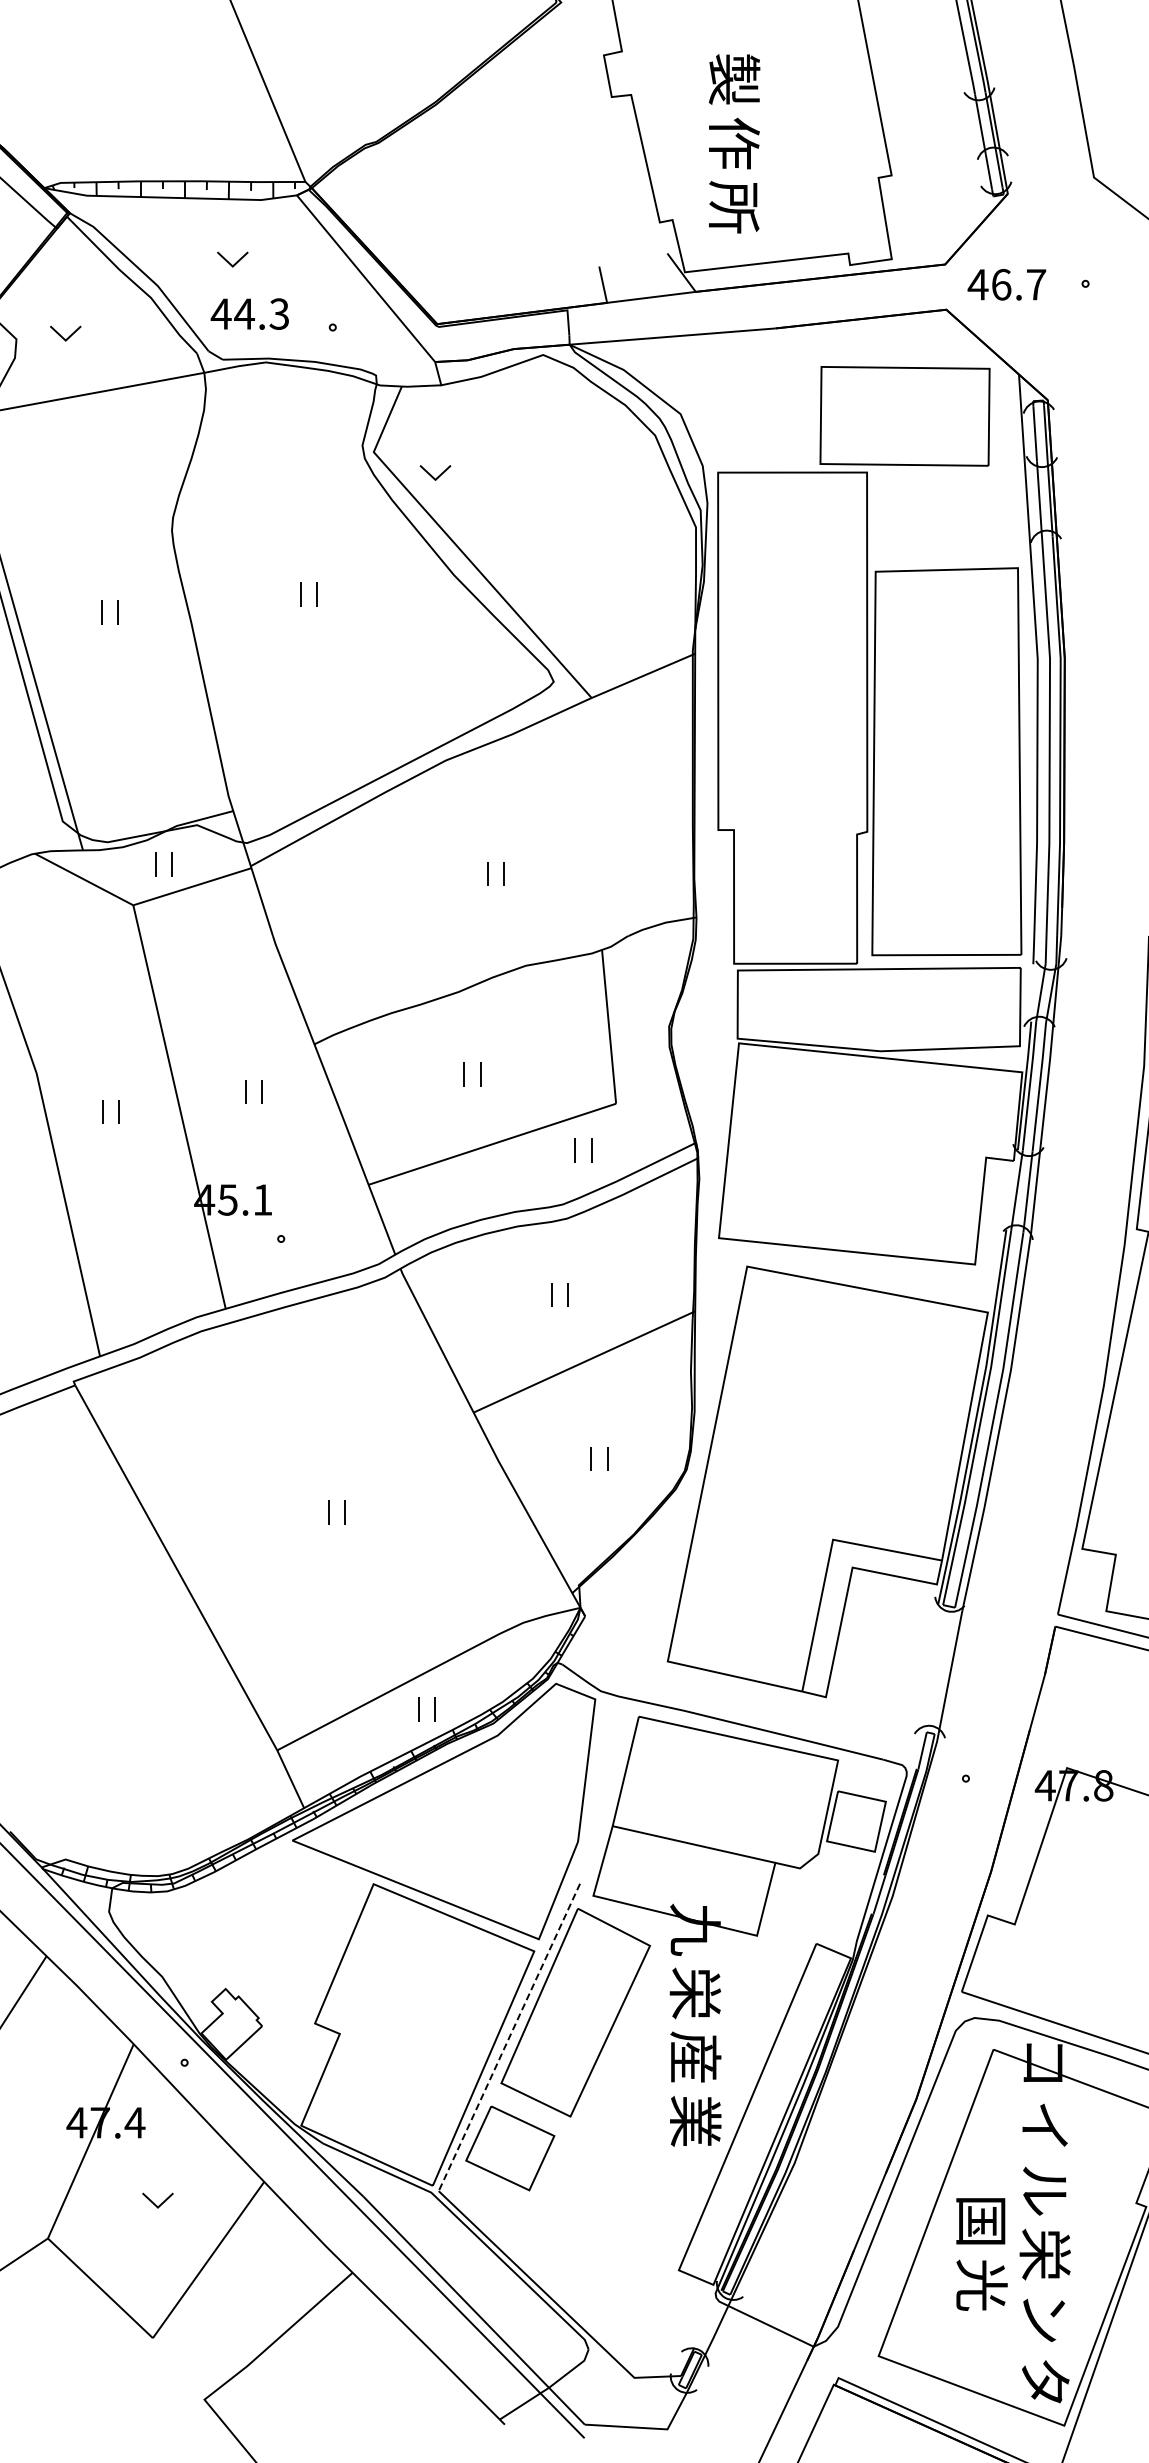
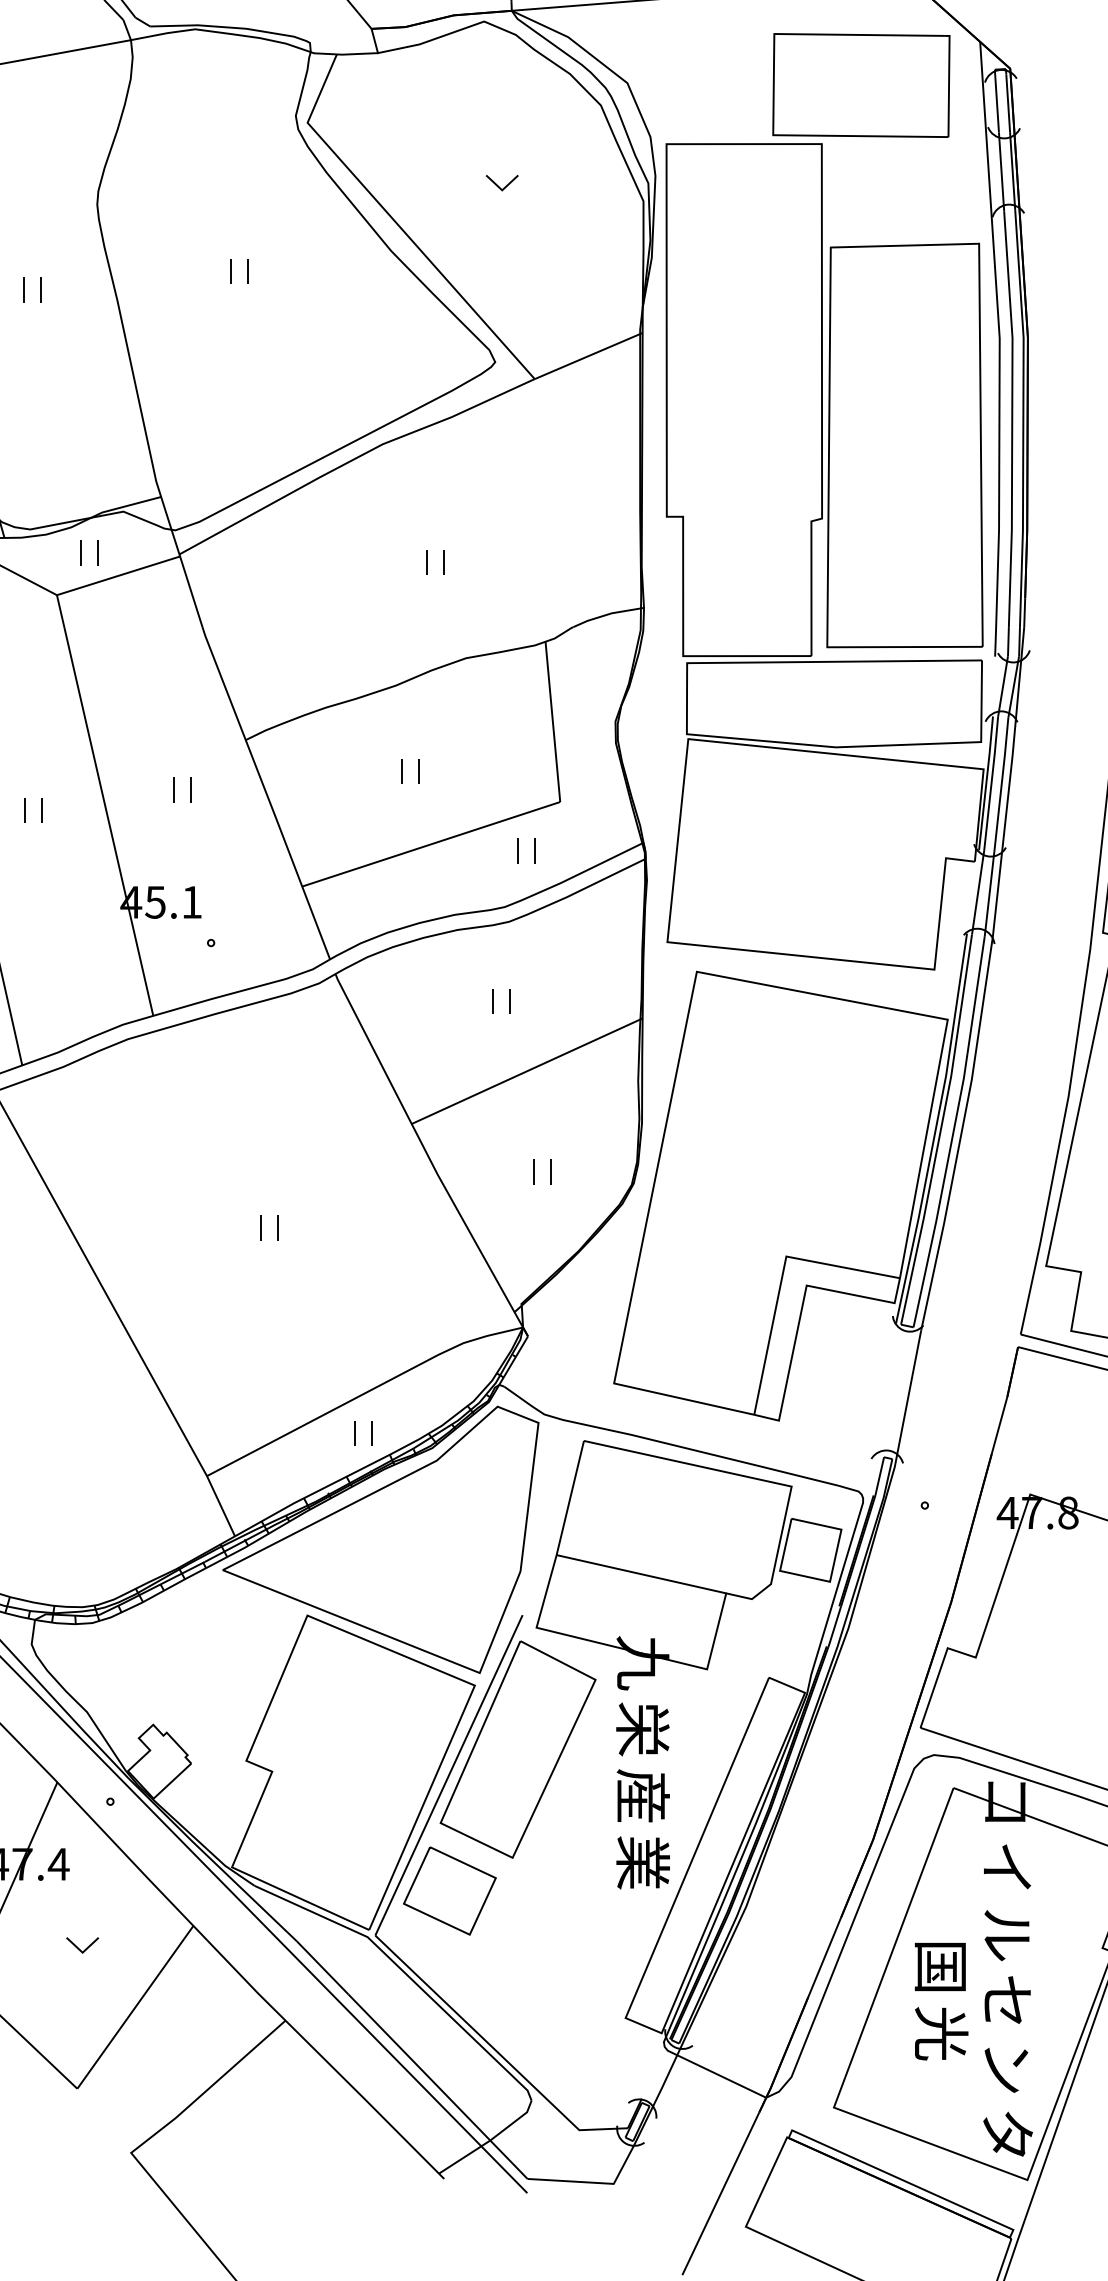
part: (435, 472) -> (502, 182), moved
line: (509, 2037) -> (449, 1775), dashed -> solid
text: (1044, 2254) -> (1006, 2001), 栄 -> セ

